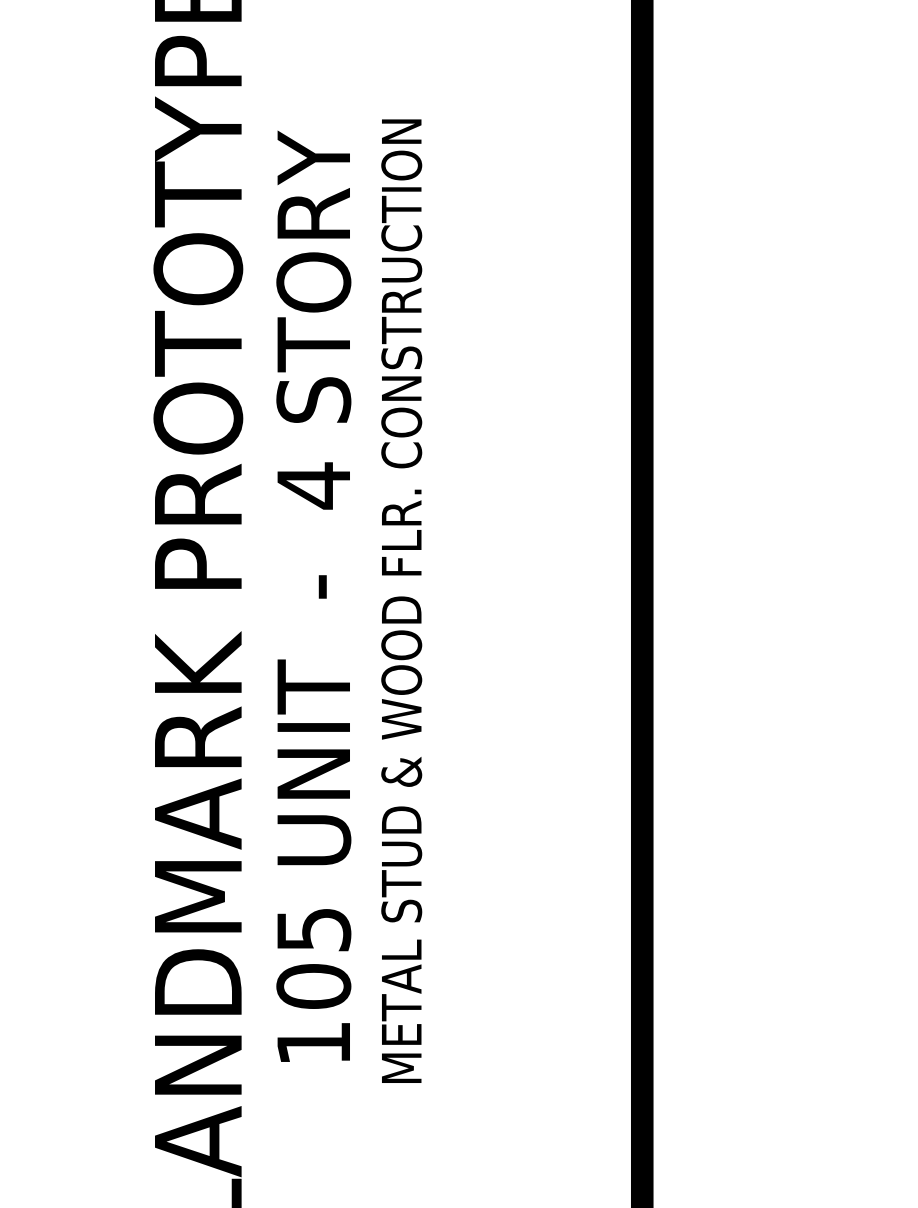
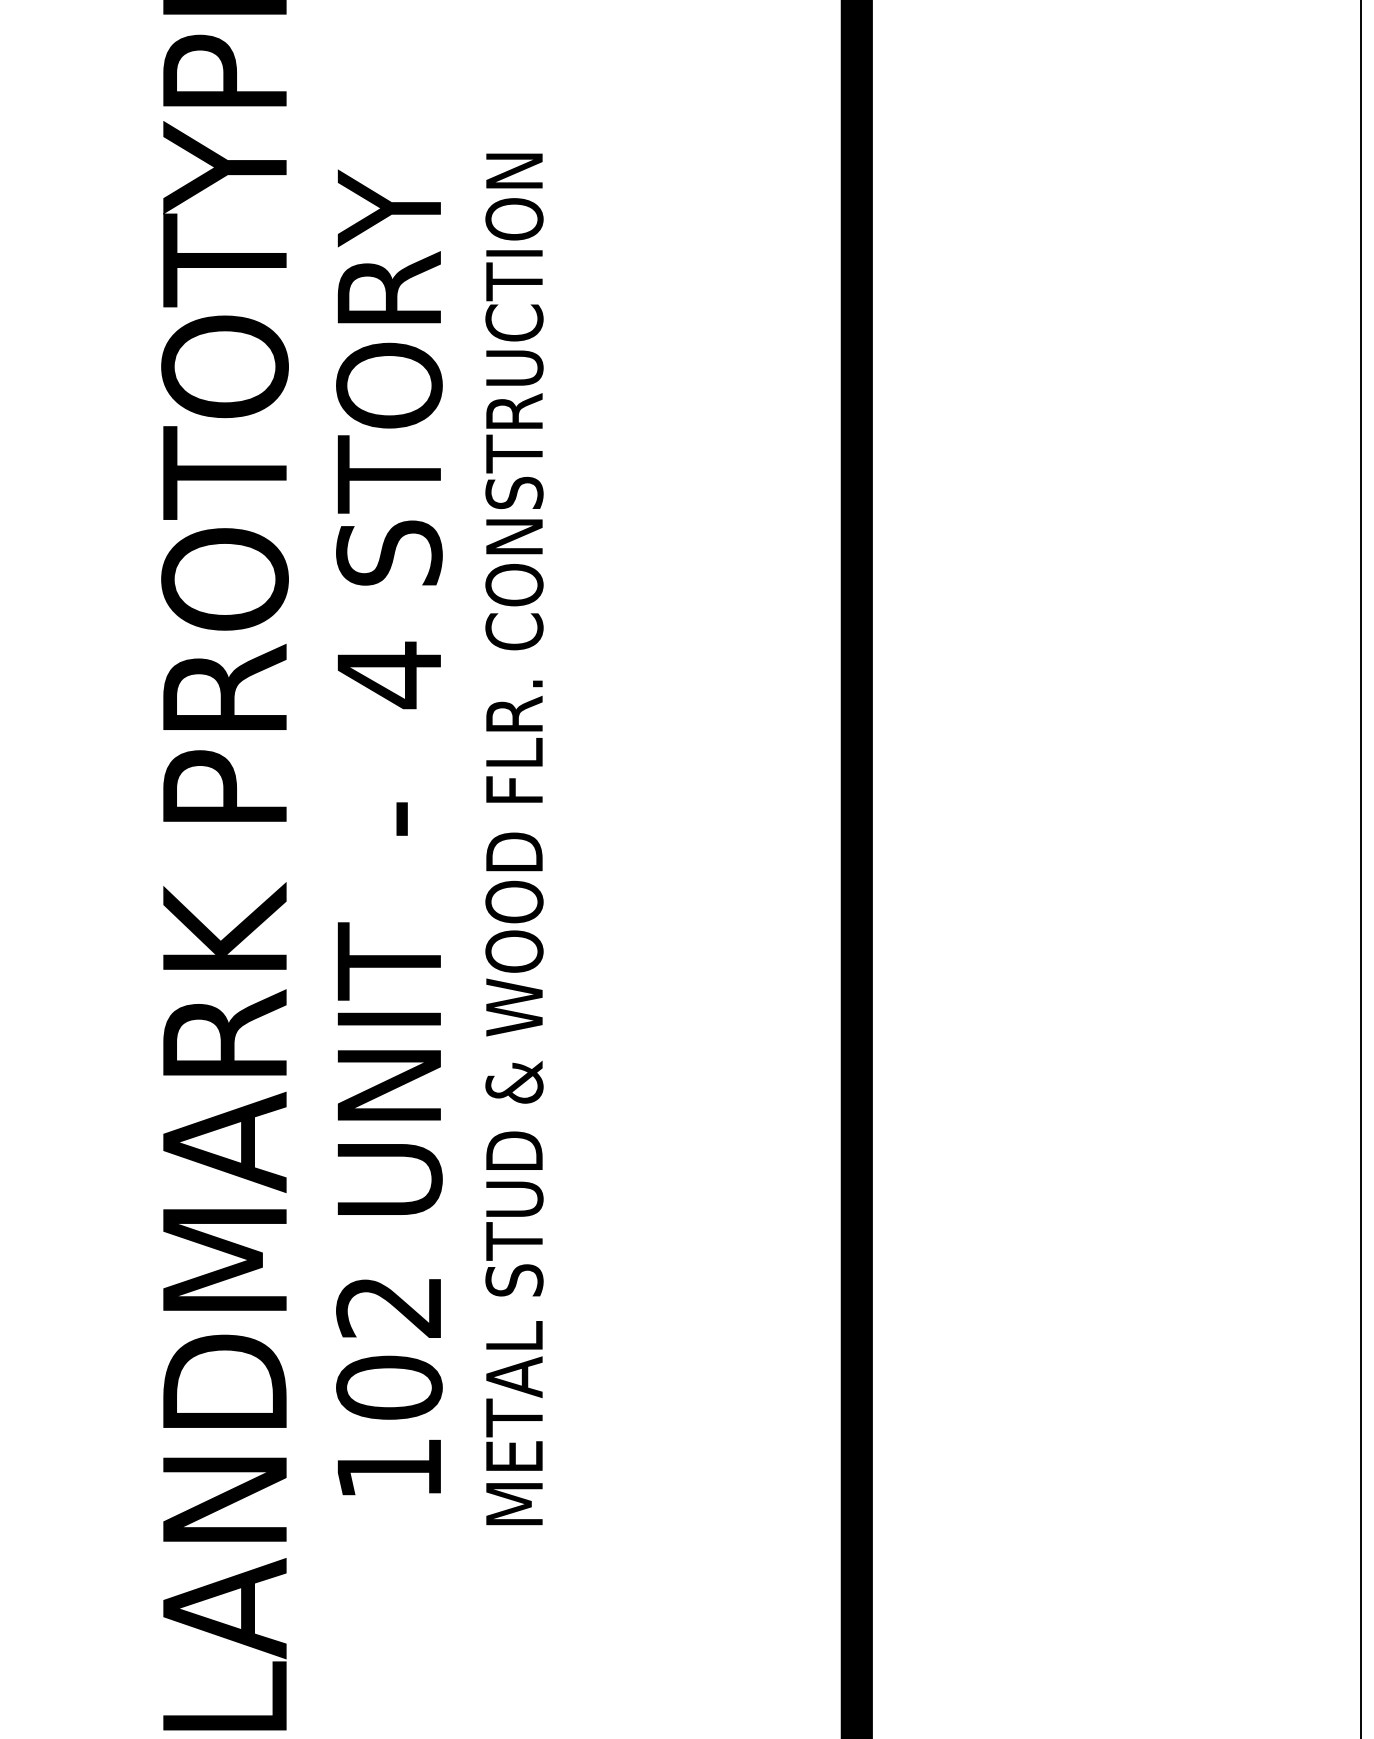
text: (313, 930) -> (389, 1307), 105 -> 102

